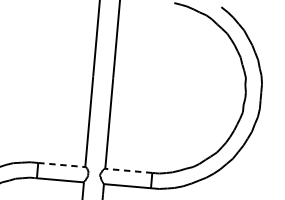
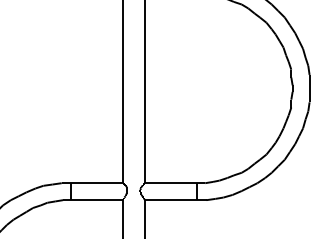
line: (62, 165) -> (97, 183), dashed -> solid
line: (128, 171) -> (170, 183), dashed -> solid

